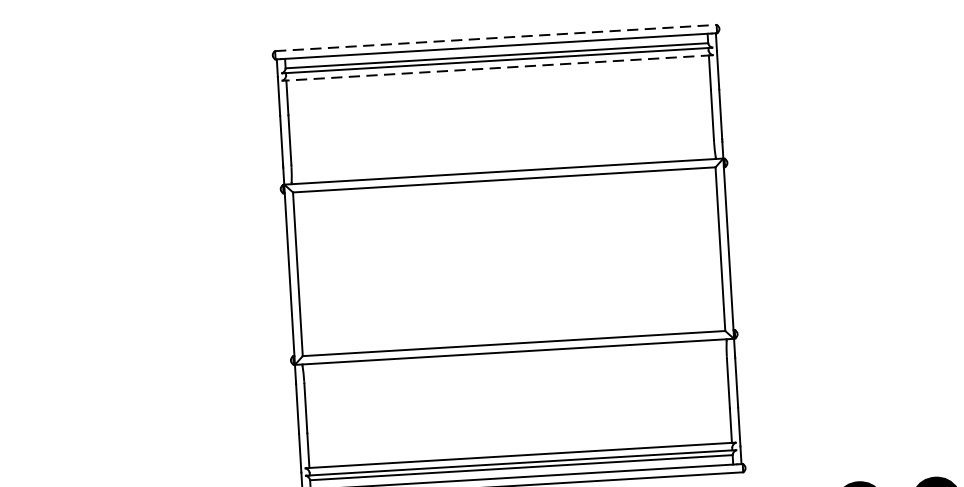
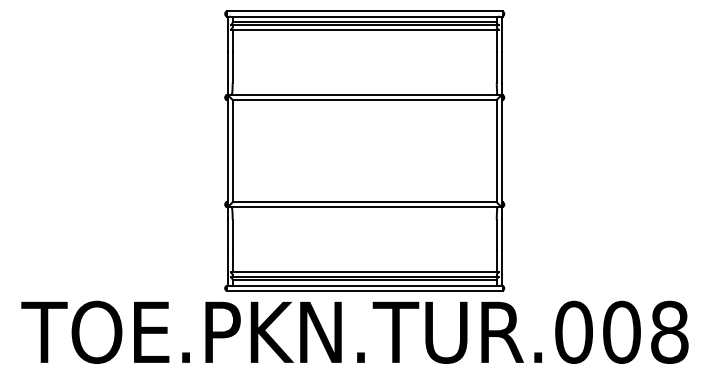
line: (495, 38) -> (364, 11), dashed -> solid
line: (497, 68) -> (364, 30), dashed -> solid

